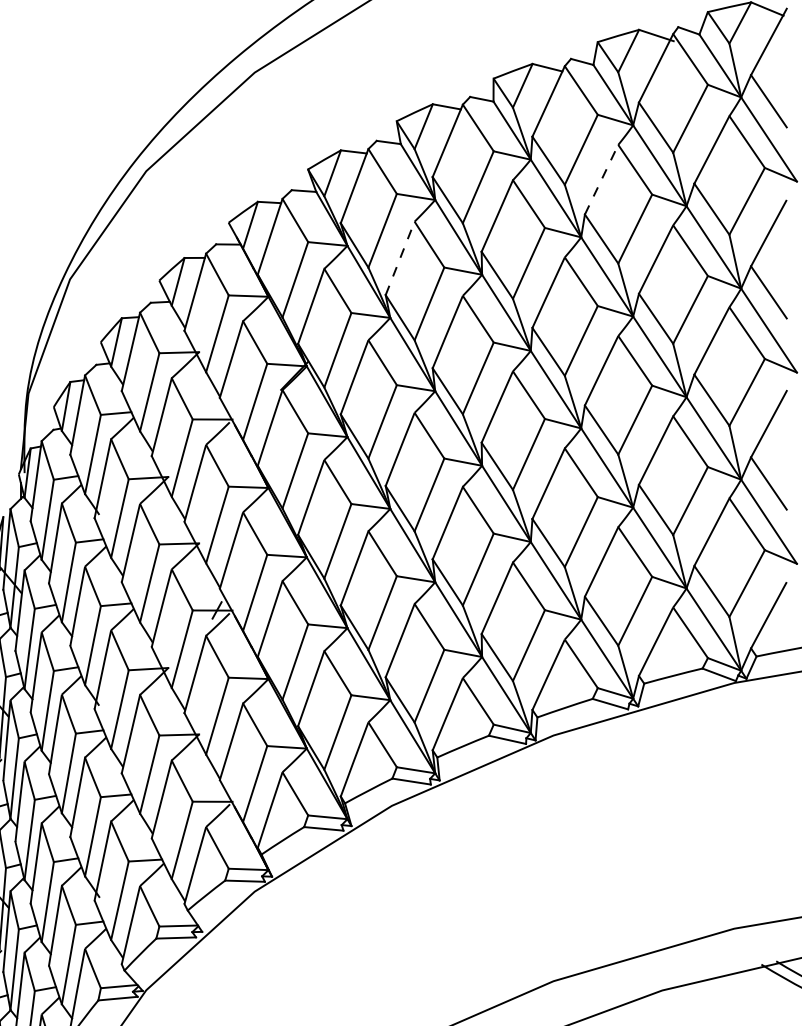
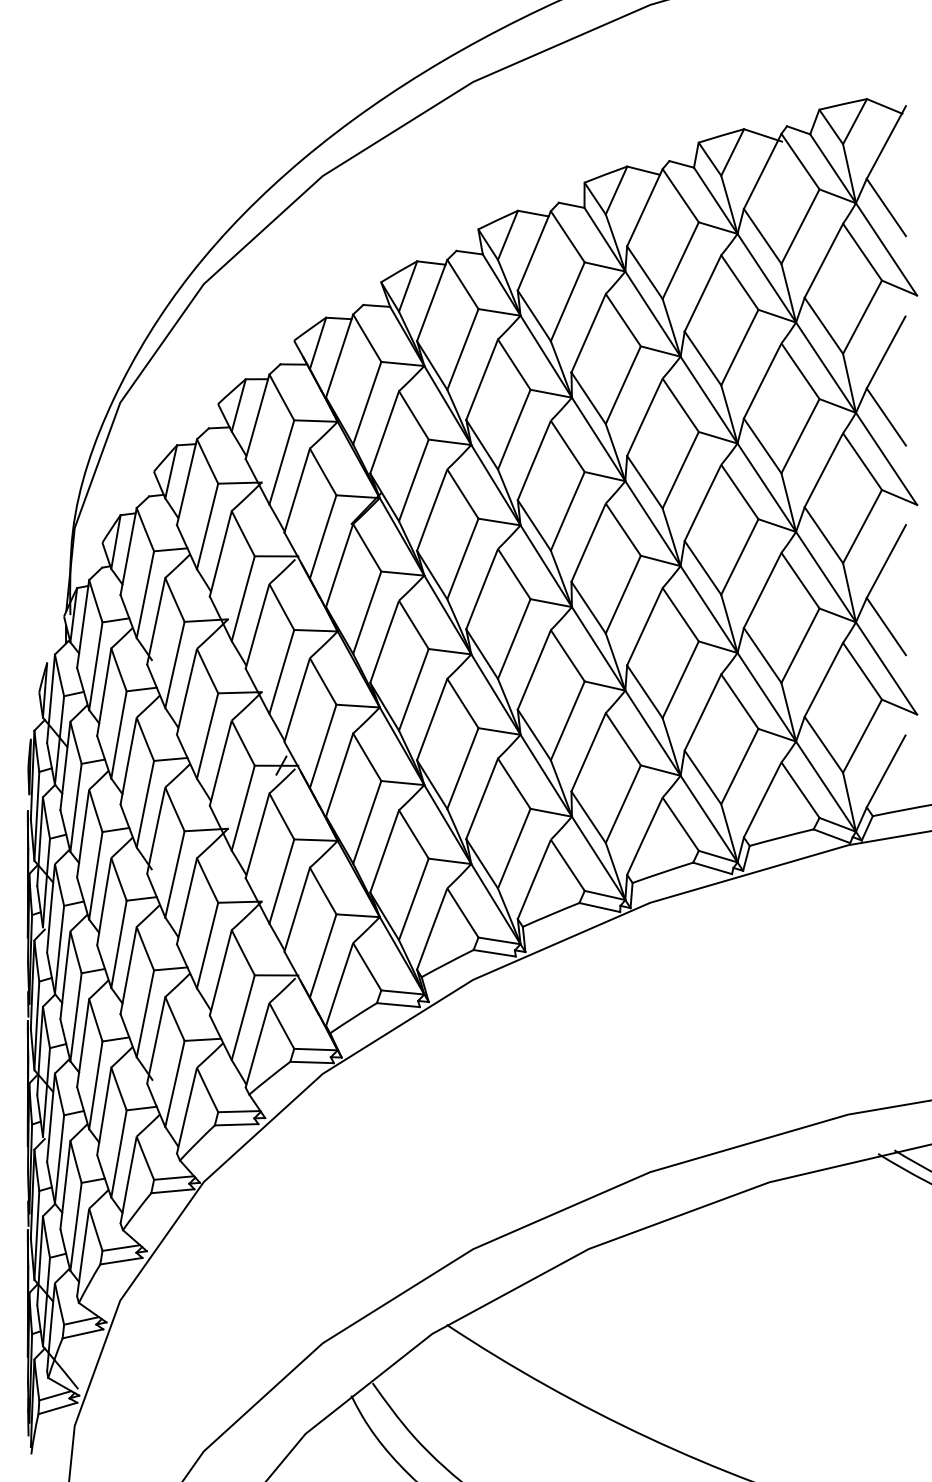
line: (602, 179) -> (703, 293), dashed -> solid
line: (400, 258) -> (482, 379), dashed -> solid

